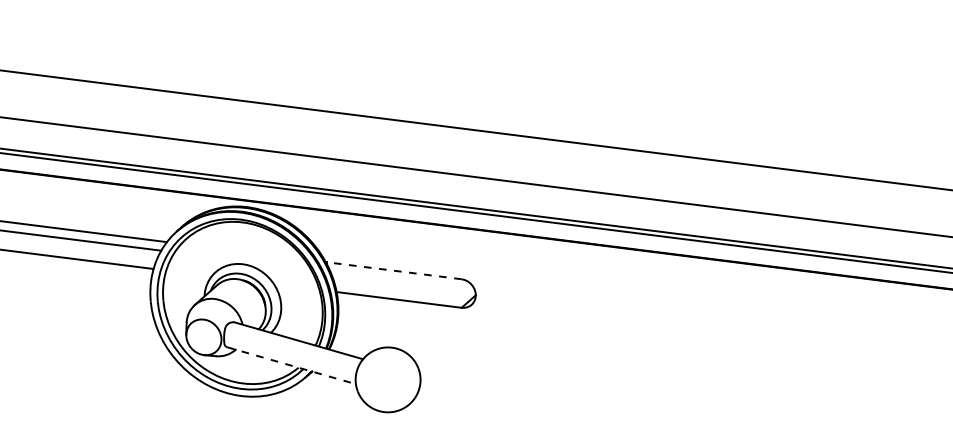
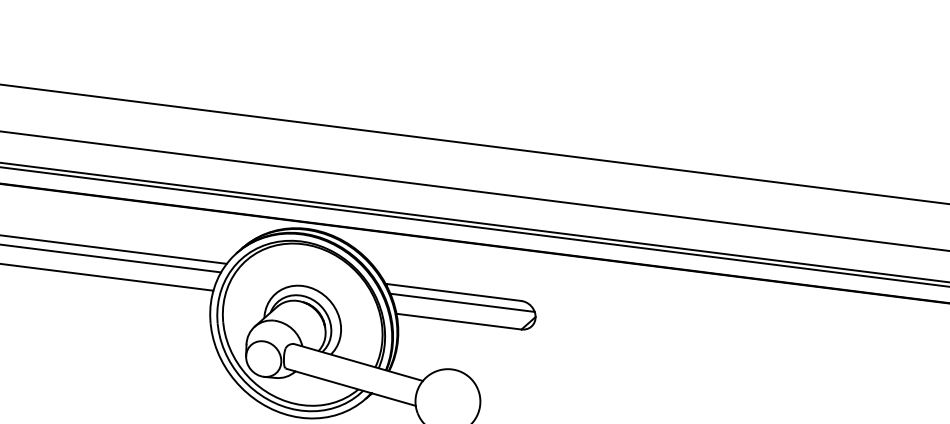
line: (393, 270) -> (453, 292), dashed -> solid
line: (402, 281) -> (462, 303), added
line: (292, 365) -> (352, 387), dashed -> solid

